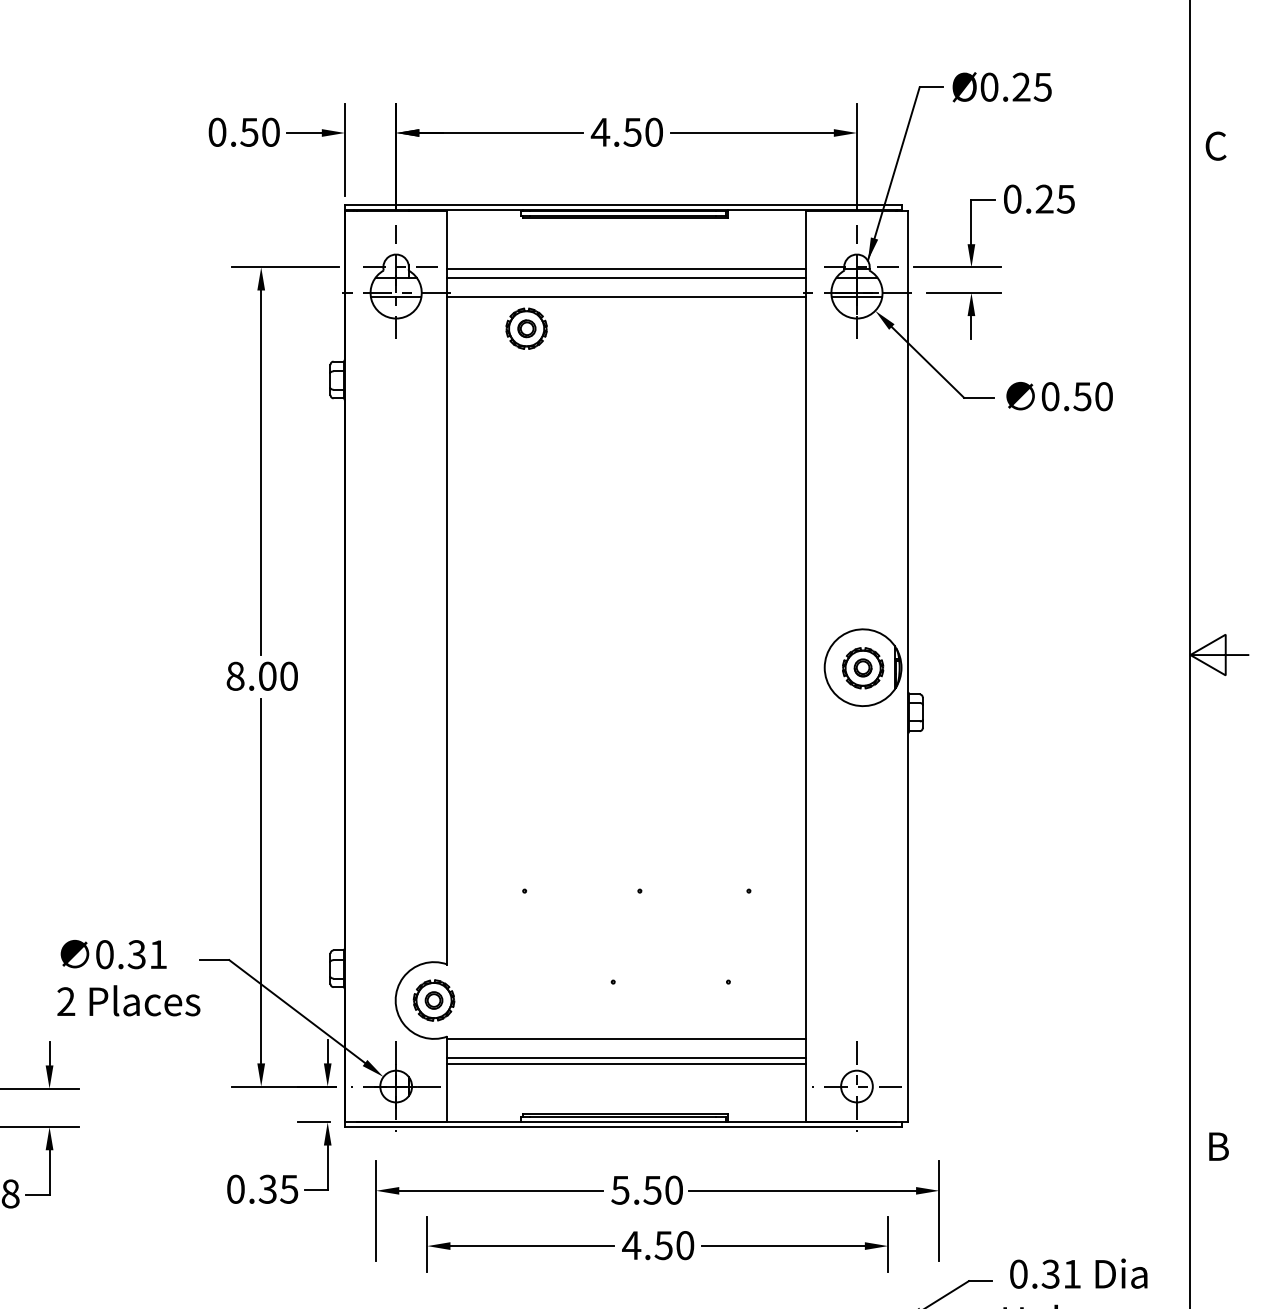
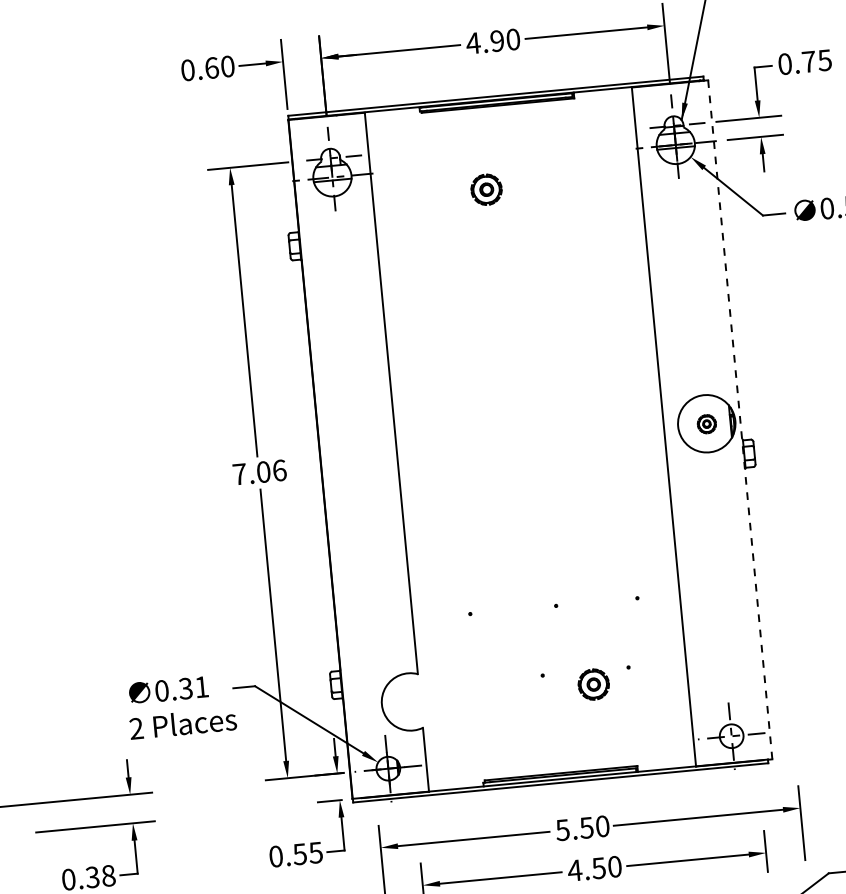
text: (249, 131) -> (211, 67), 0.50 -> 0.60
text: (632, 131) -> (497, 40), 4.50 -> 4.90
text: (1044, 198) -> (808, 61), 0.25 -> 0.75
line: (626, 268) -> (502, 142), removed
line: (626, 277) -> (502, 149), removed
line: (626, 297) -> (504, 164), removed
part: (526, 328) -> (486, 189), moved
line: (908, 666) -> (740, 419), solid -> dashed
part: (863, 668) -> (707, 424), size x0.6
text: (262, 675) -> (259, 471), 8.00 -> 7.06
part: (433, 1000) -> (593, 684), moved
line: (626, 1039) -> (556, 717), removed
line: (626, 1057) -> (557, 730), removed
line: (626, 1063) -> (558, 735), removed
text: (267, 1188) -> (299, 853), 0.35 -> 0.55

